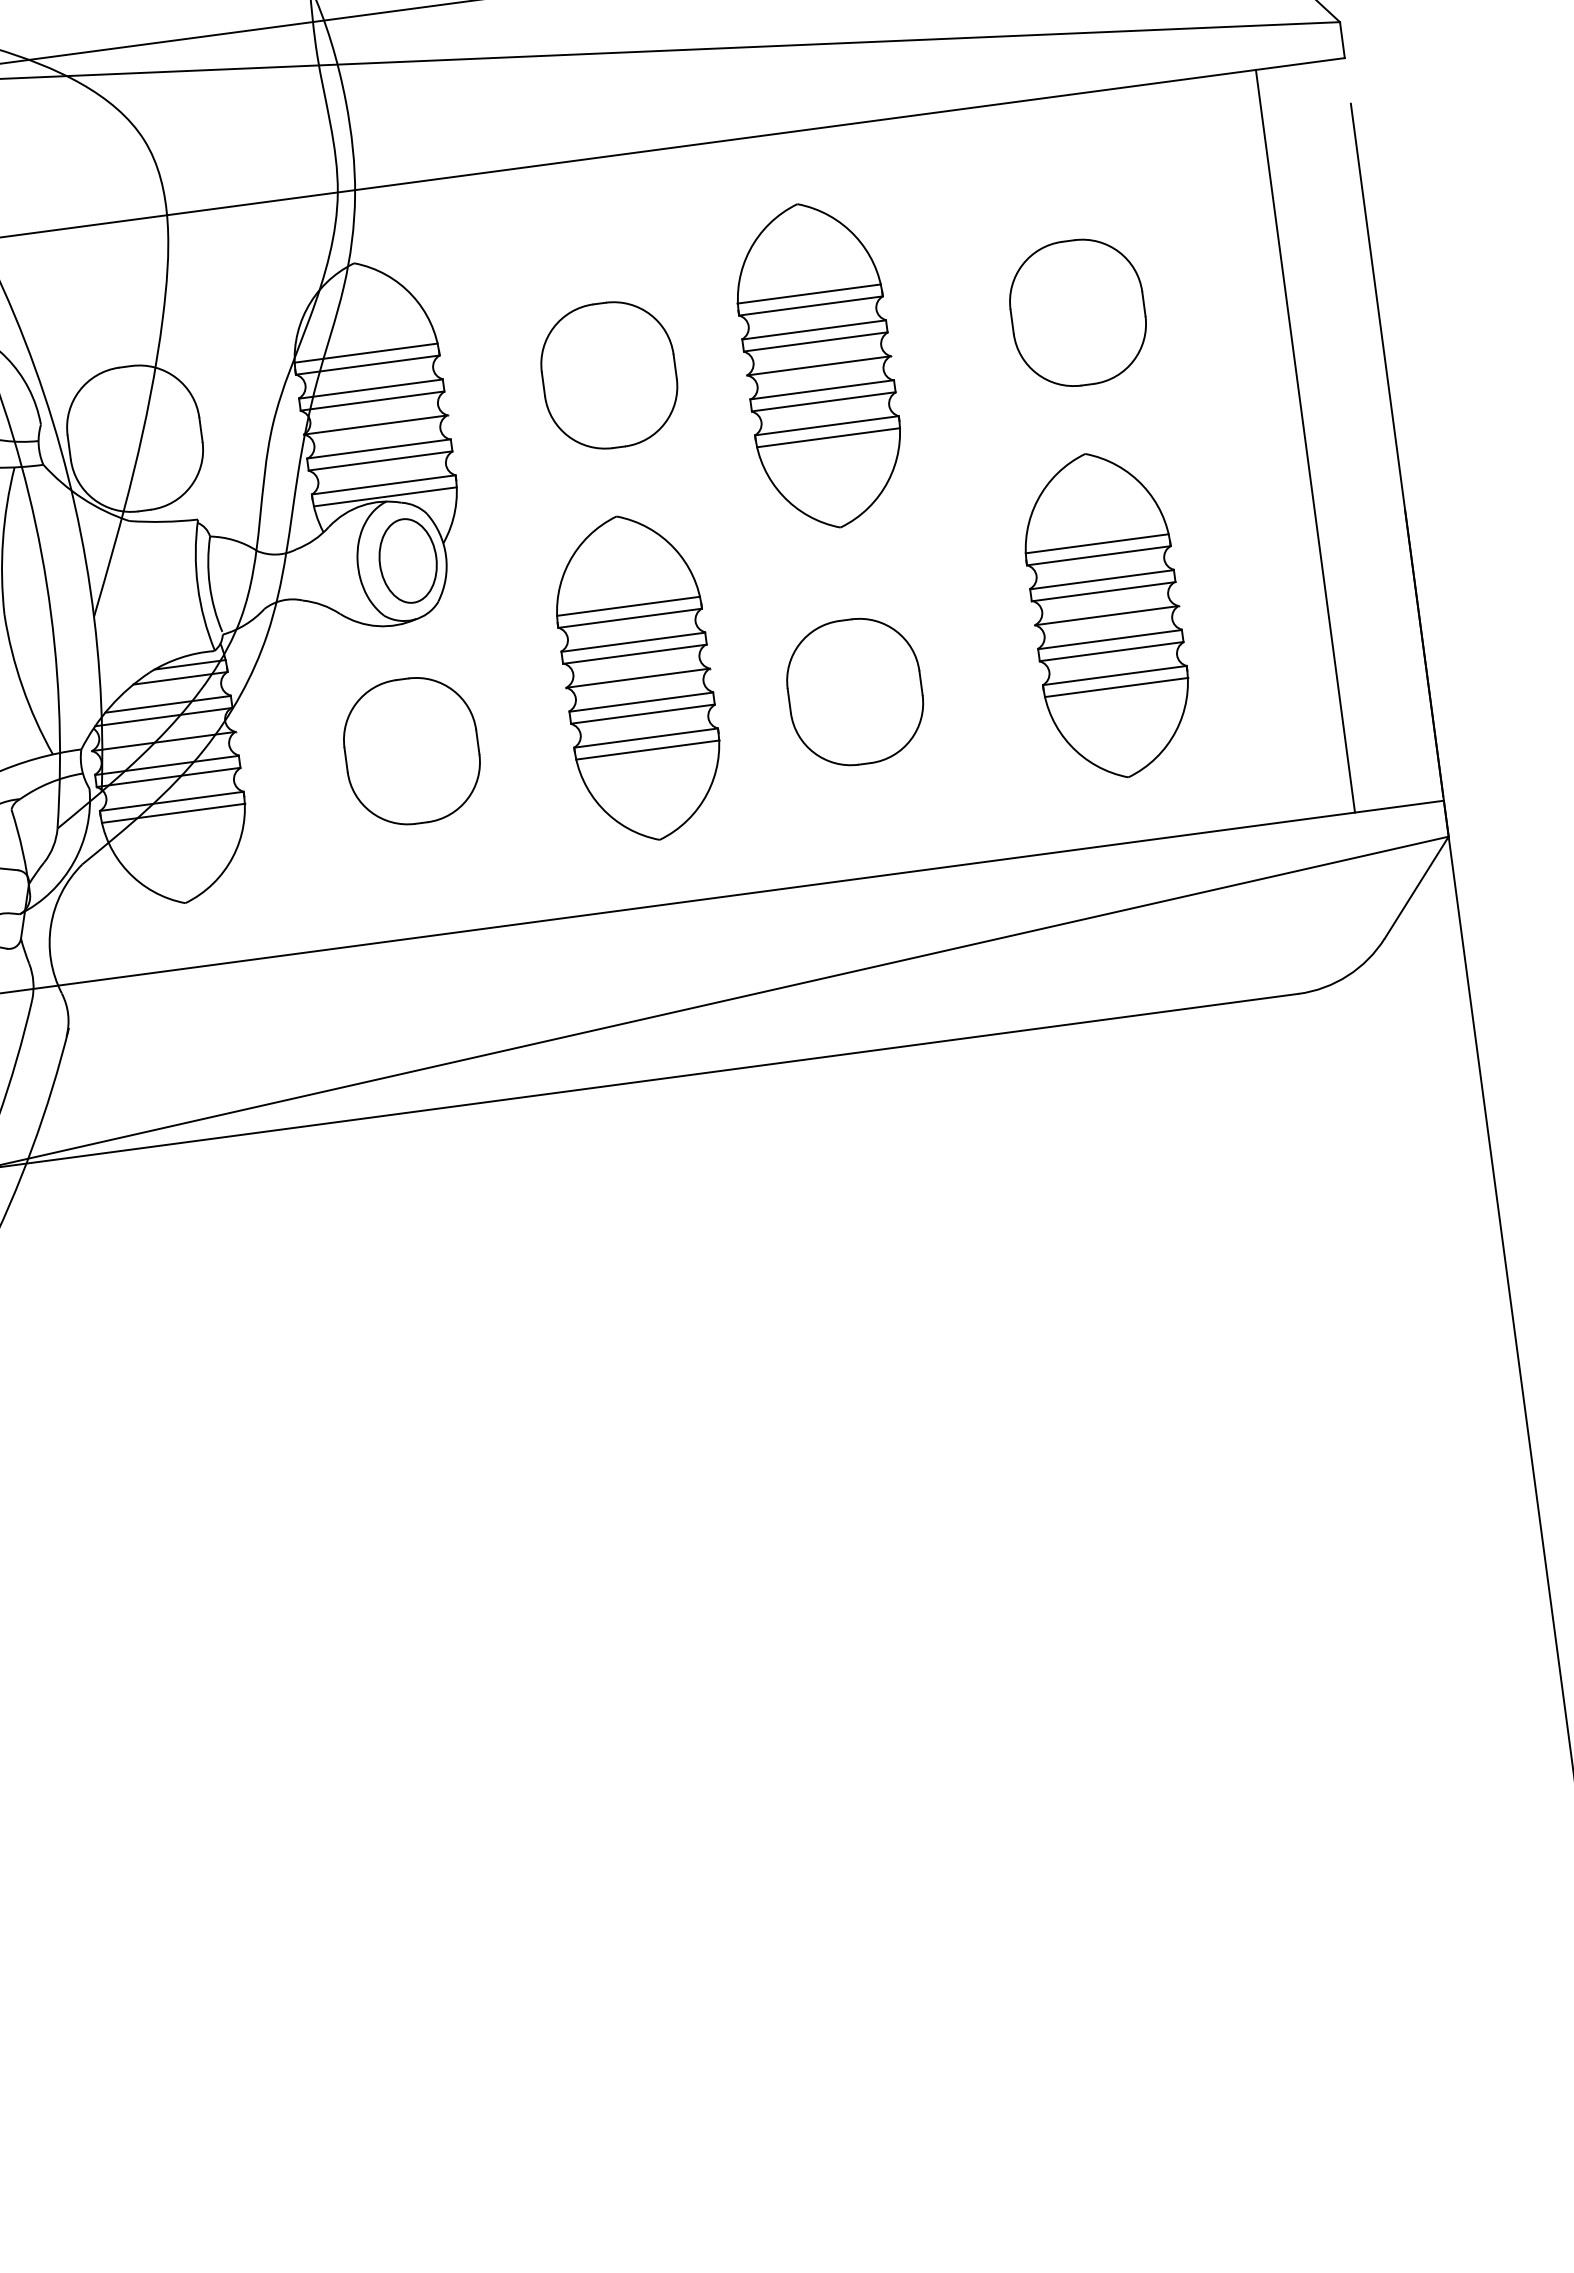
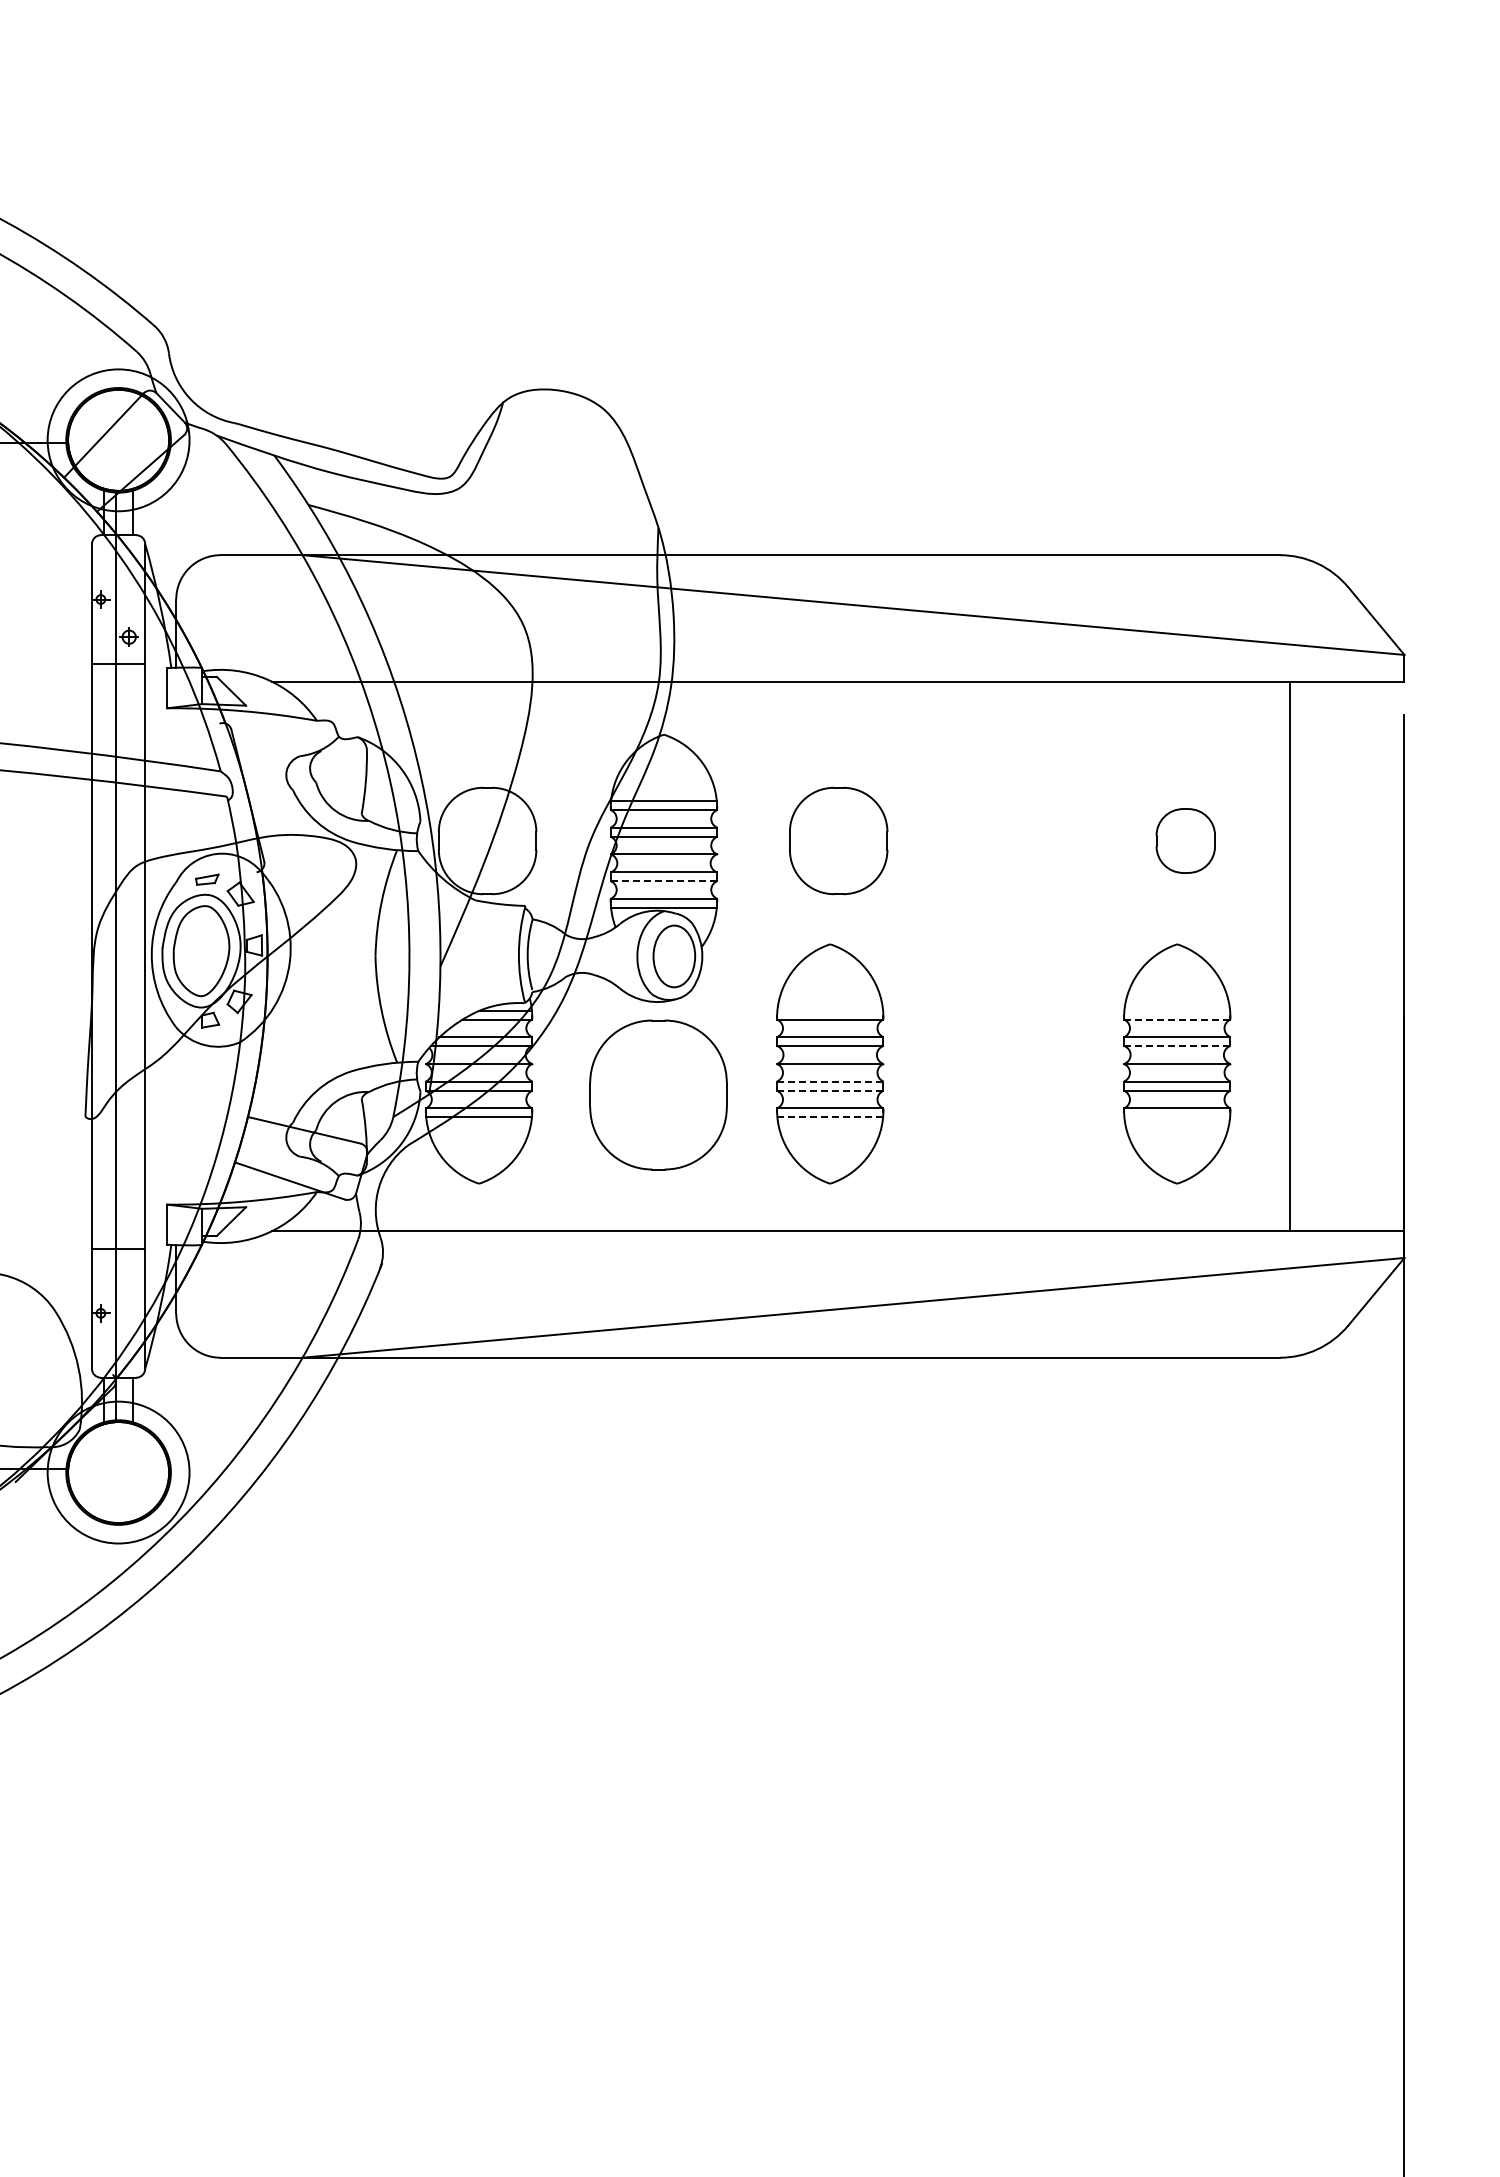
part: (1077, 312) -> (1185, 840), size x0.6
part: (819, 365) -> (992, 854), removed
line: (1305, 441) -> (1289, 956), moved
line: (381, 461) -> (664, 881), solid -> dashed
line: (1097, 543) -> (1177, 1010), removed
line: (1097, 555) -> (1176, 1019), solid -> dashed
line: (1102, 592) -> (1176, 1046), solid -> dashed
line: (628, 605) -> (830, 1010), removed
line: (1116, 687) -> (1177, 1117), removed
part: (854, 692) -> (986, 1095), removed
line: (640, 701) -> (829, 1081), solid -> dashed
line: (641, 714) -> (829, 1090), solid -> dashed
line: (646, 750) -> (829, 1117), solid -> dashed
part: (411, 751) -> (658, 1095), size x1.4

